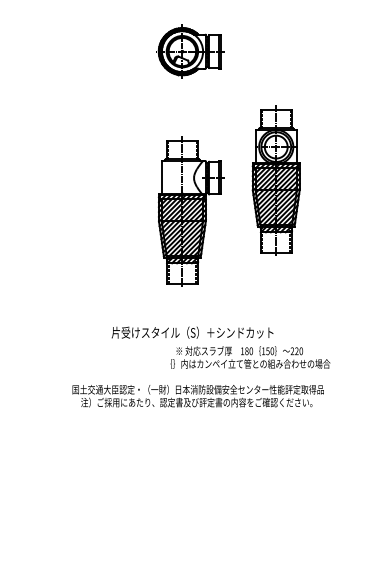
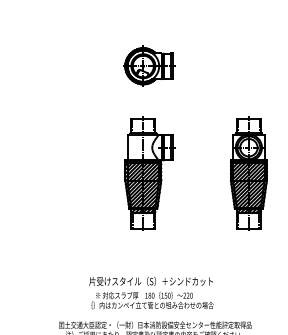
part: (275, 180) -> (248, 173), moved
part: (190, 211) -> (149, 173), moved
text: (250, 357) -> (152, 300), moved

